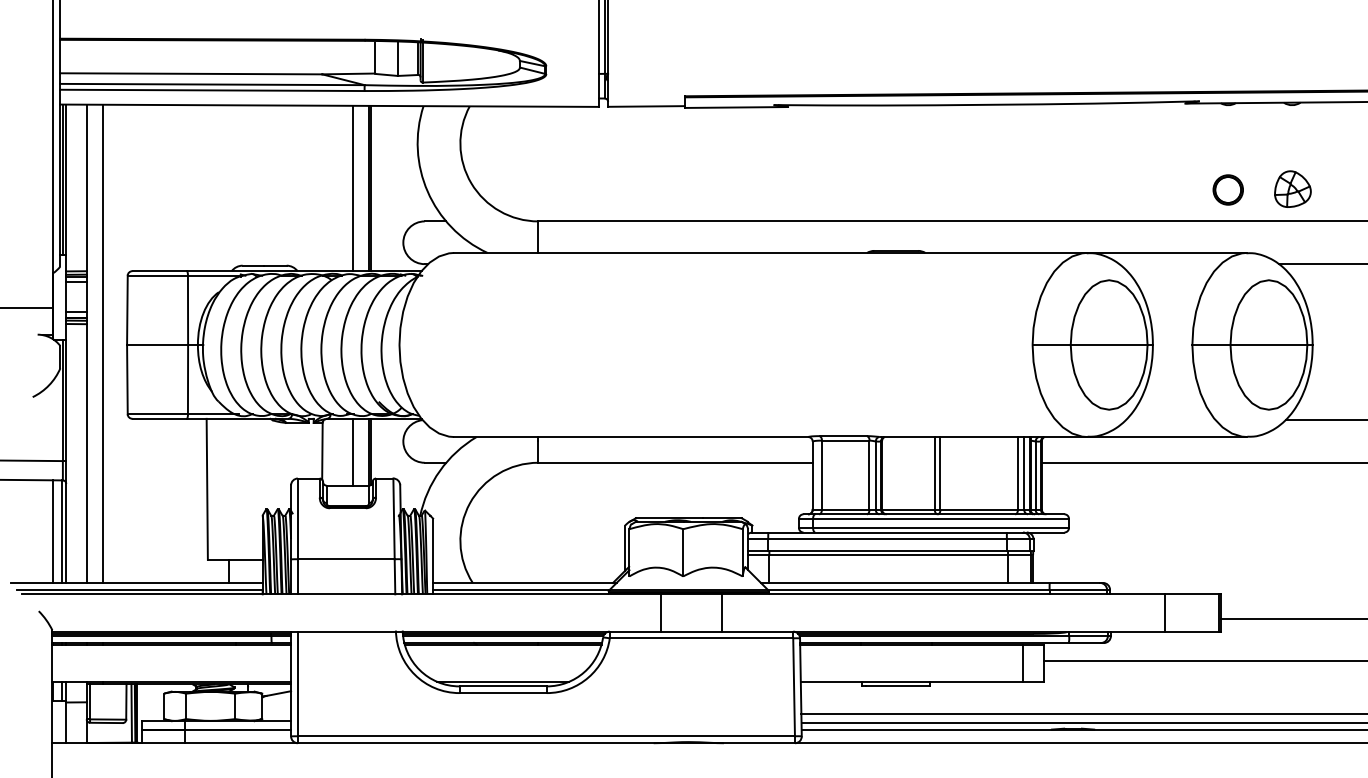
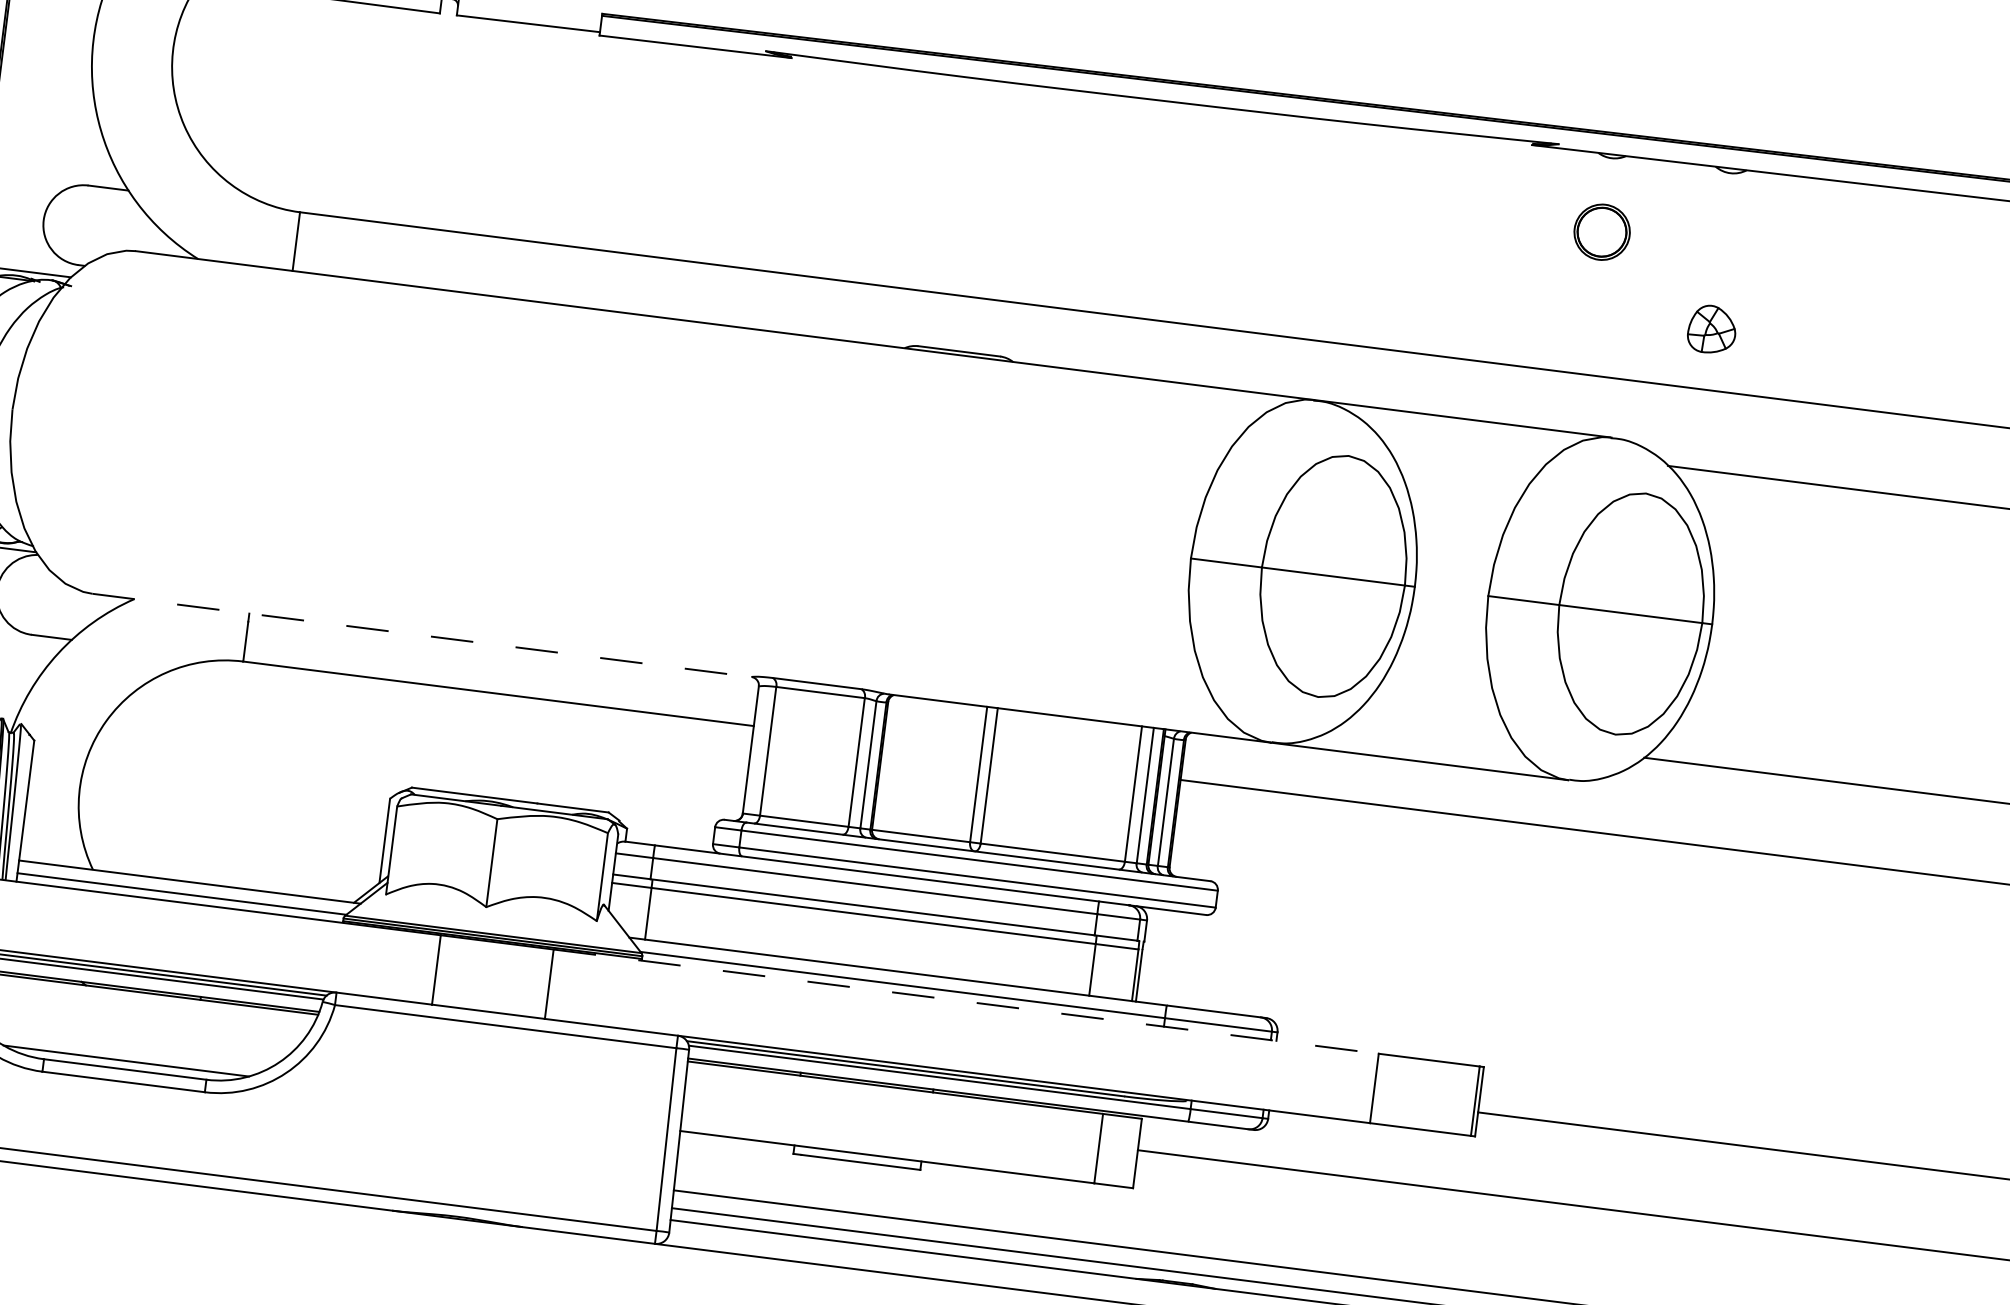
part: (1292, 188) -> (1711, 328), size x0.7
part: (1227, 189) -> (1600, 231), moved
line: (631, 437) -> (422, 636), solid -> dashed
line: (943, 594) -> (966, 1001), solid -> dashed

